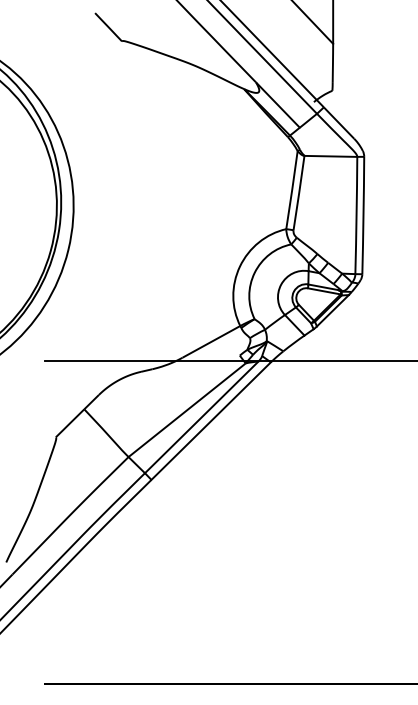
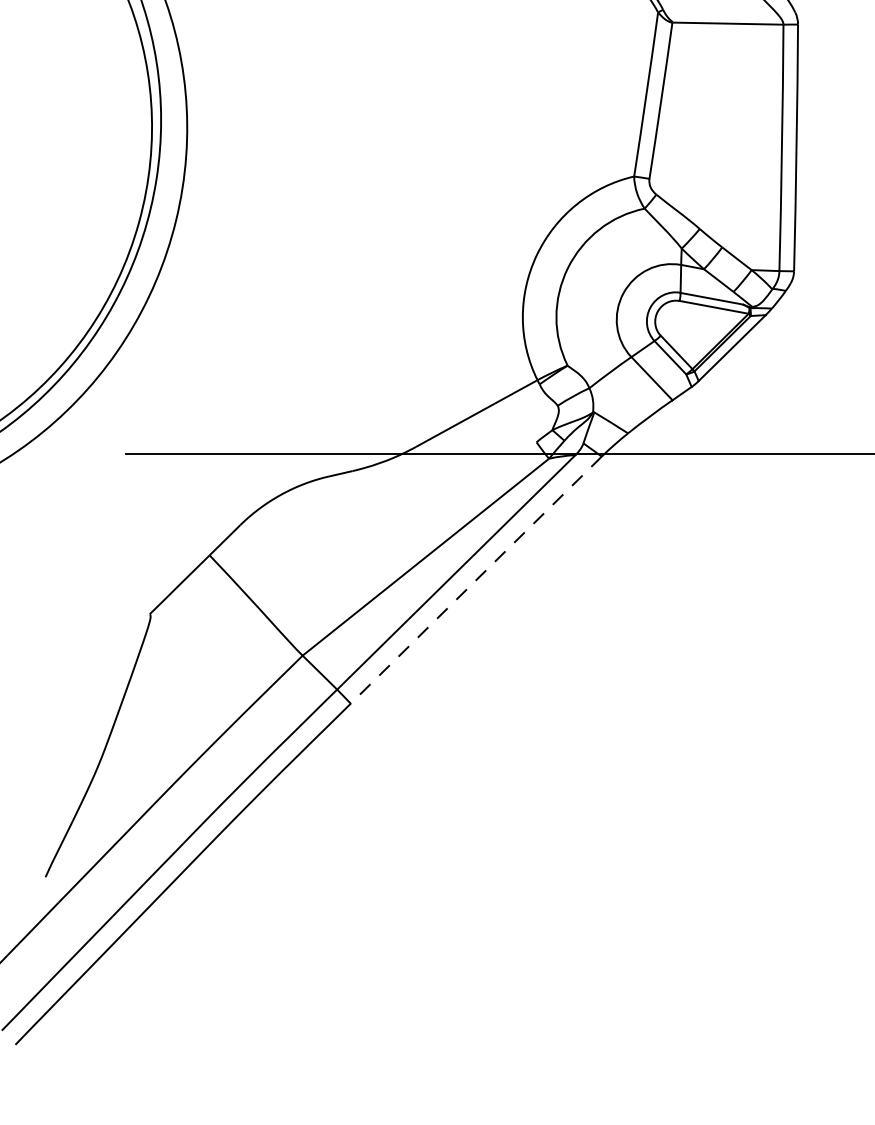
line: (211, 421) -> (476, 580), solid -> dashed

